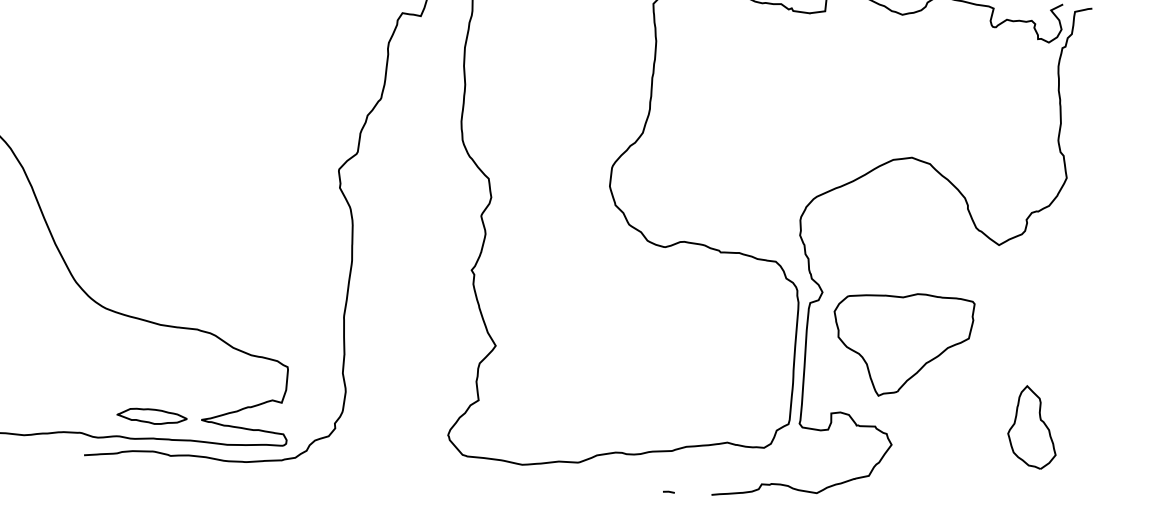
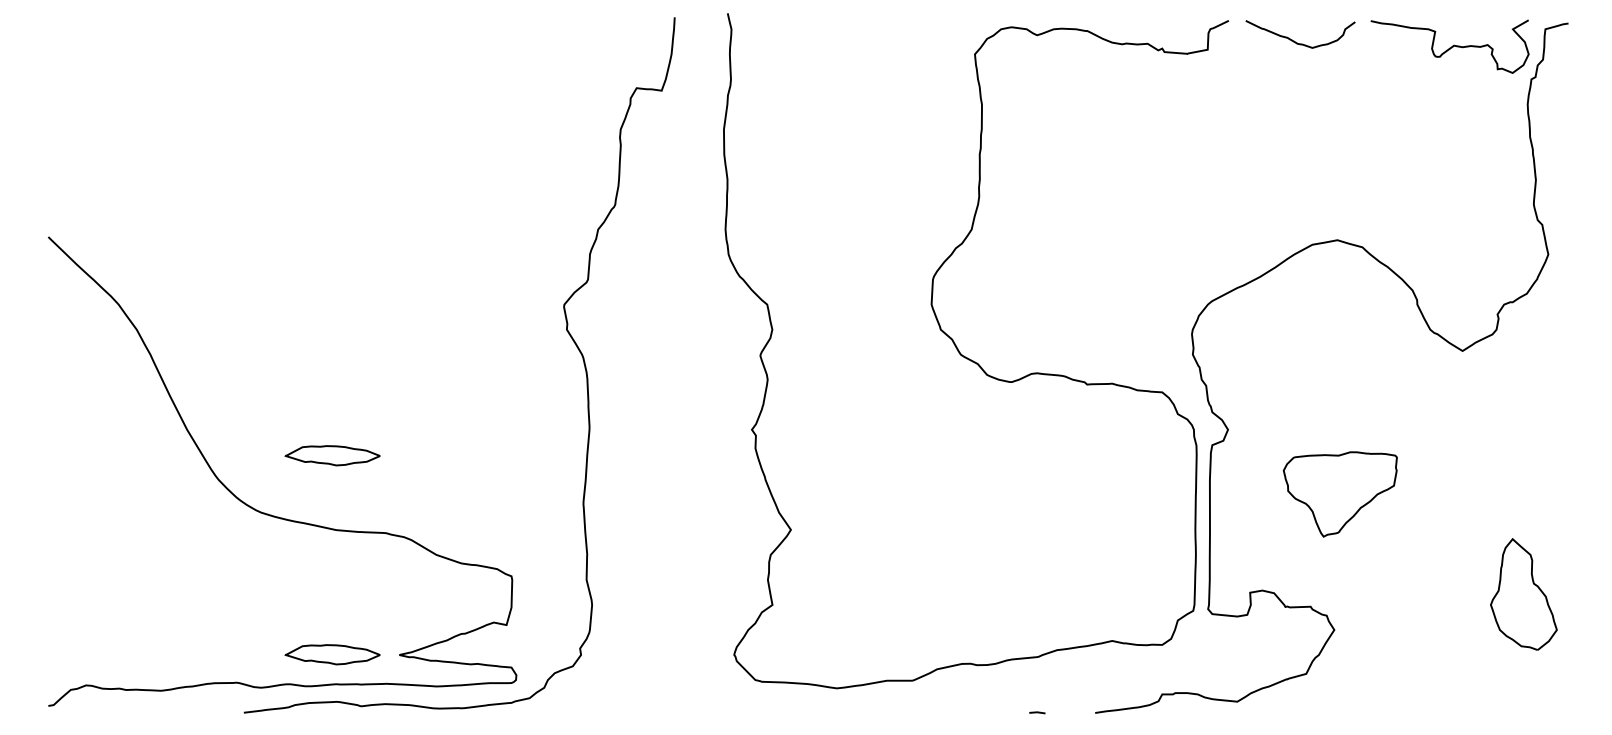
part: (161, 269) -> (332, 455), added
part: (902, 345) -> (1340, 494), size x0.6

